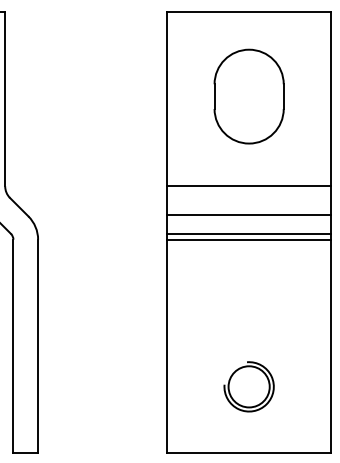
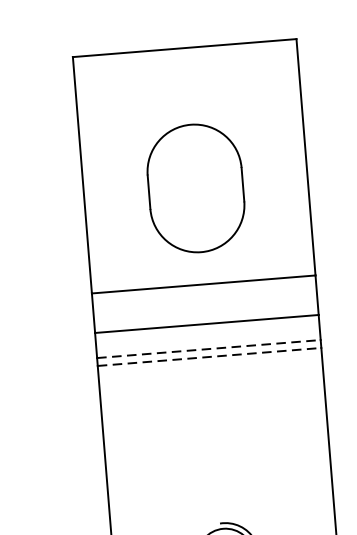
part: (248, 96) -> (195, 188), moved
line: (249, 233) -> (209, 348), solid -> dashed
line: (249, 239) -> (209, 356), solid -> dashed

